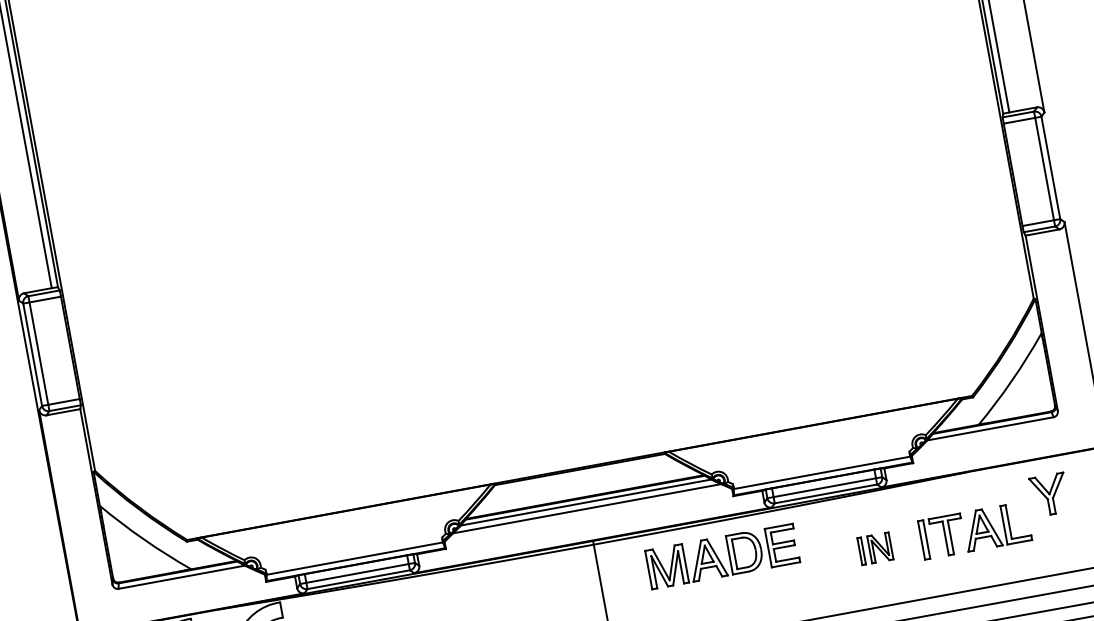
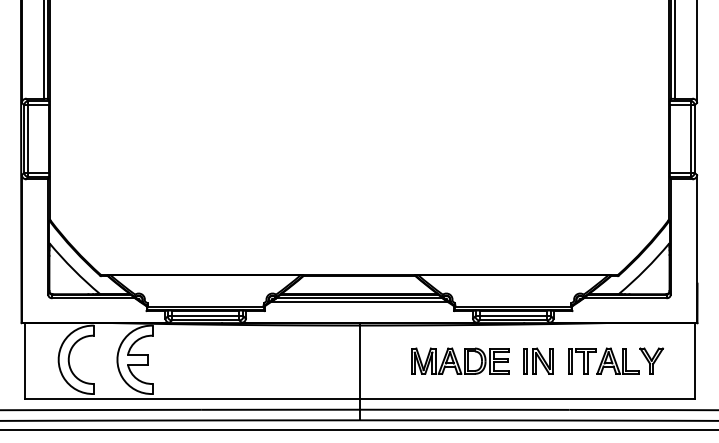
part: (1049, 493) -> (651, 360), moved
part: (875, 547) -> (538, 360), size x1.43
part: (722, 555) -> (460, 360), moved

